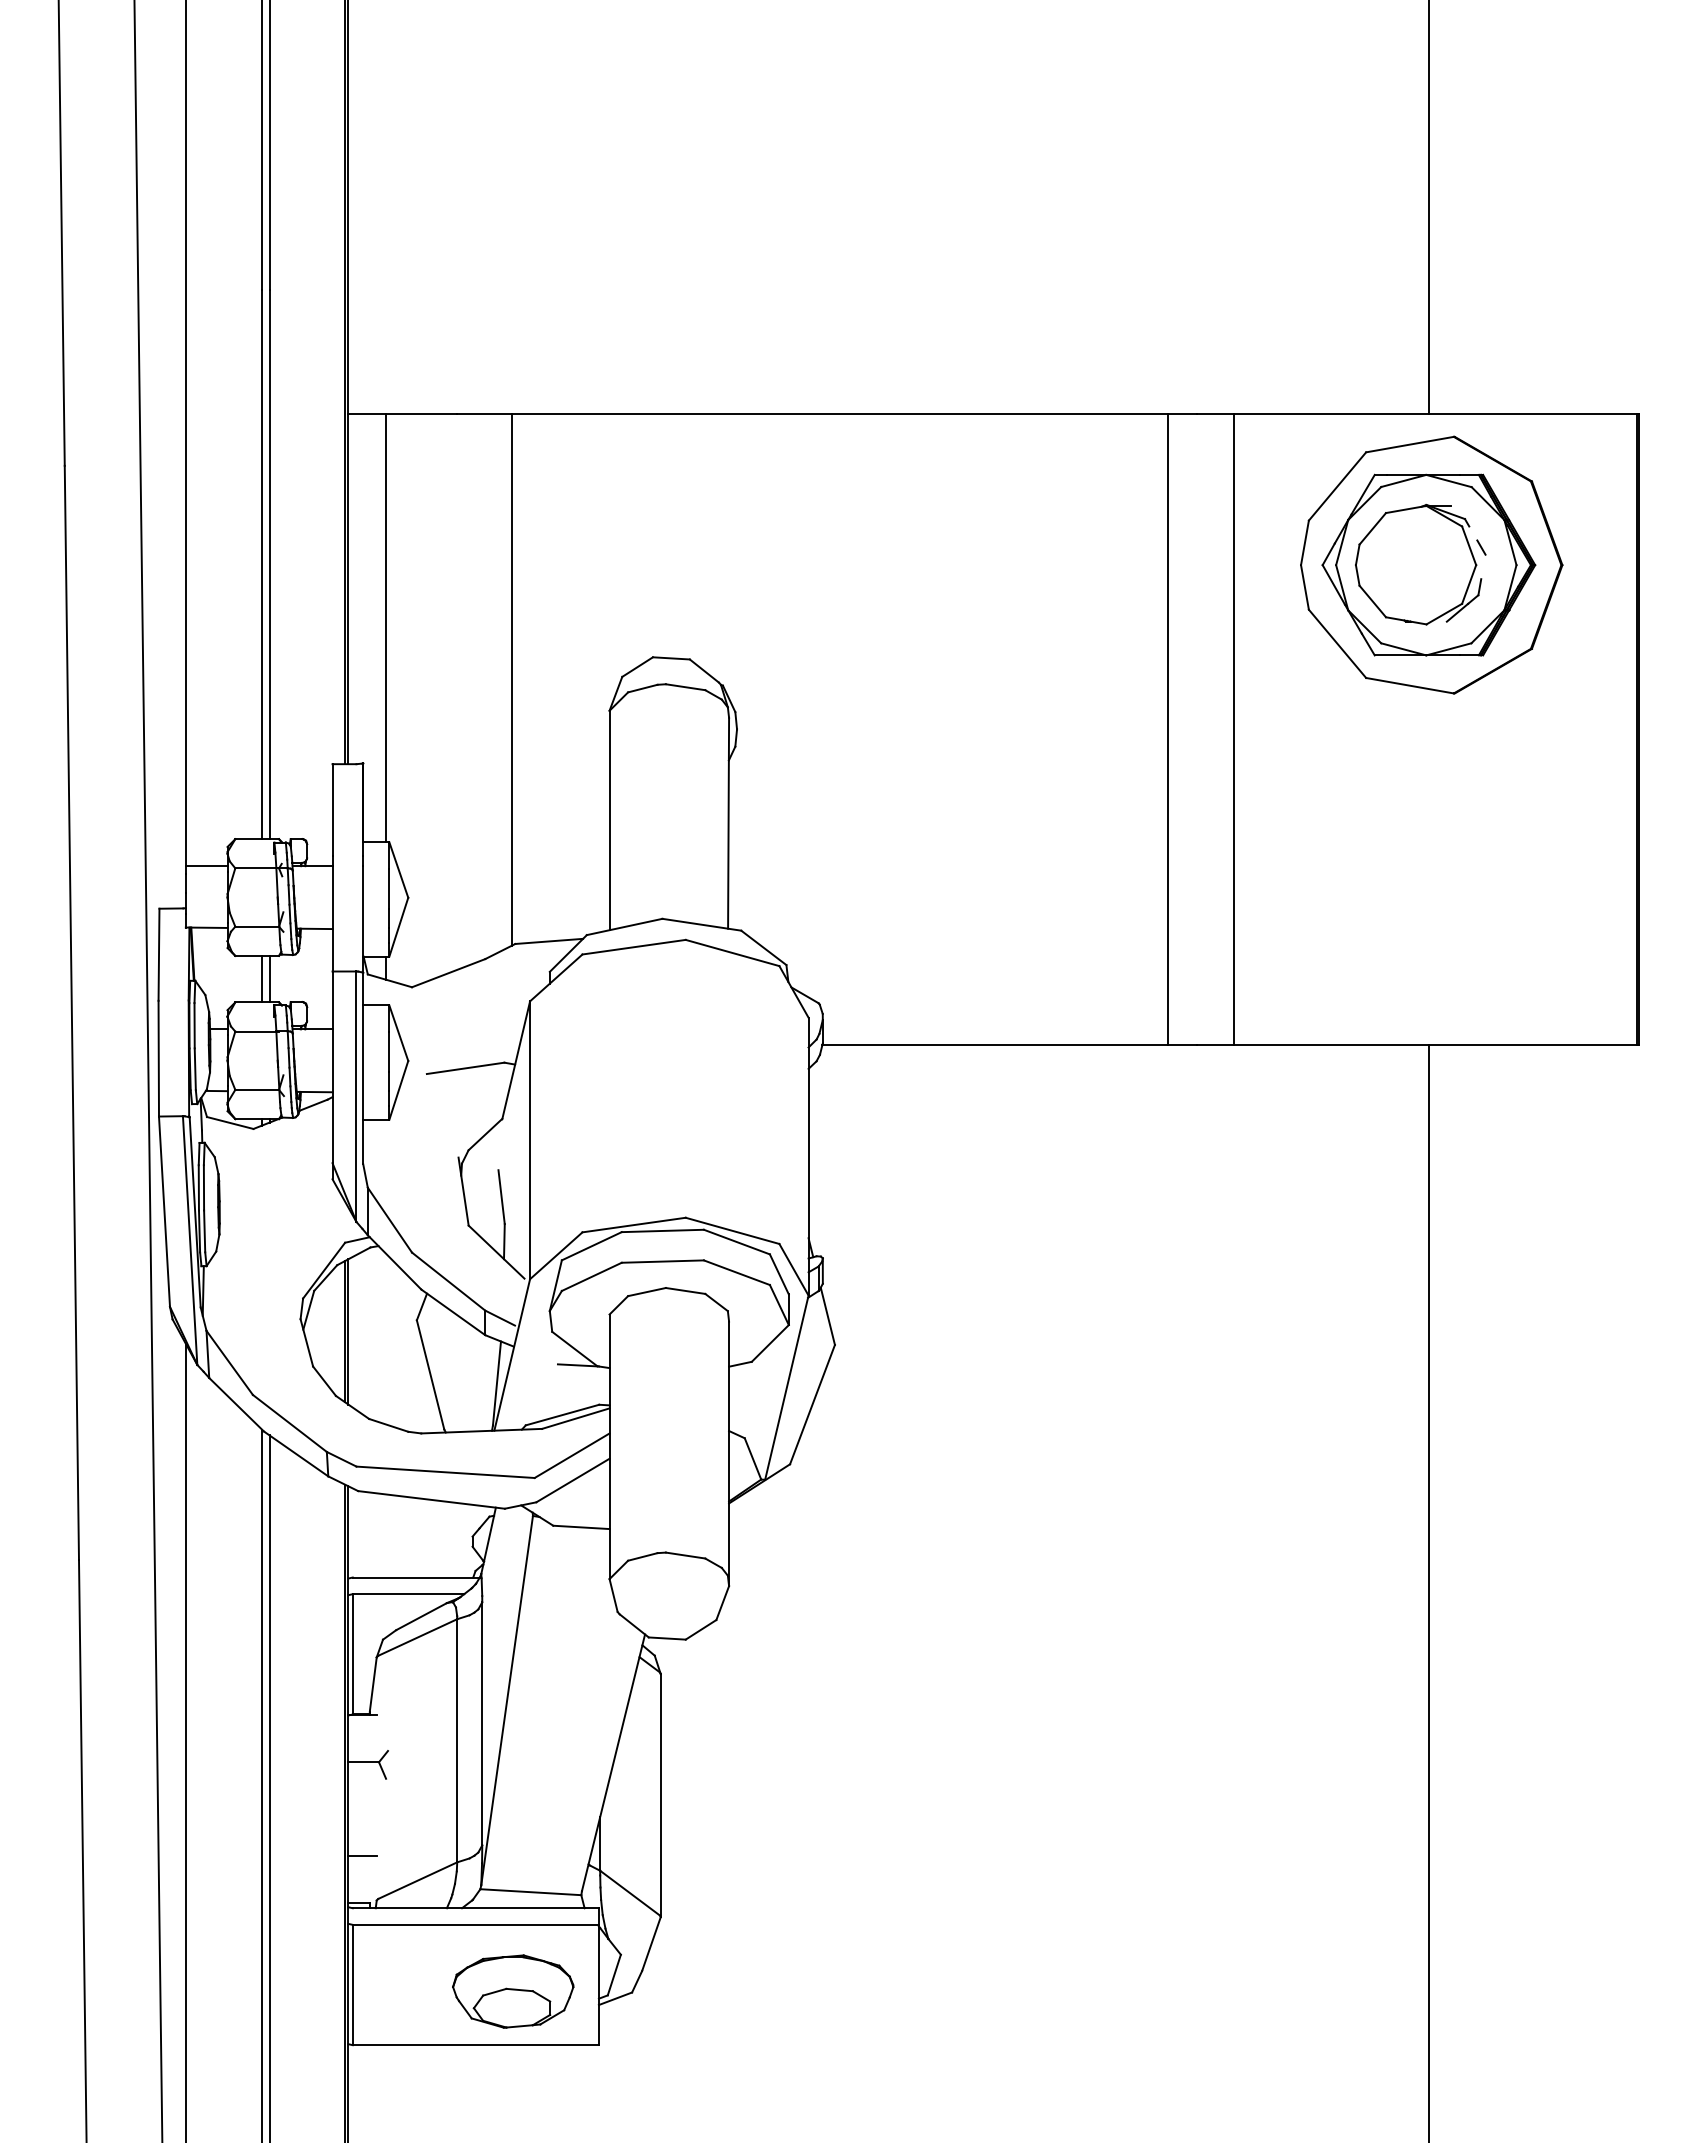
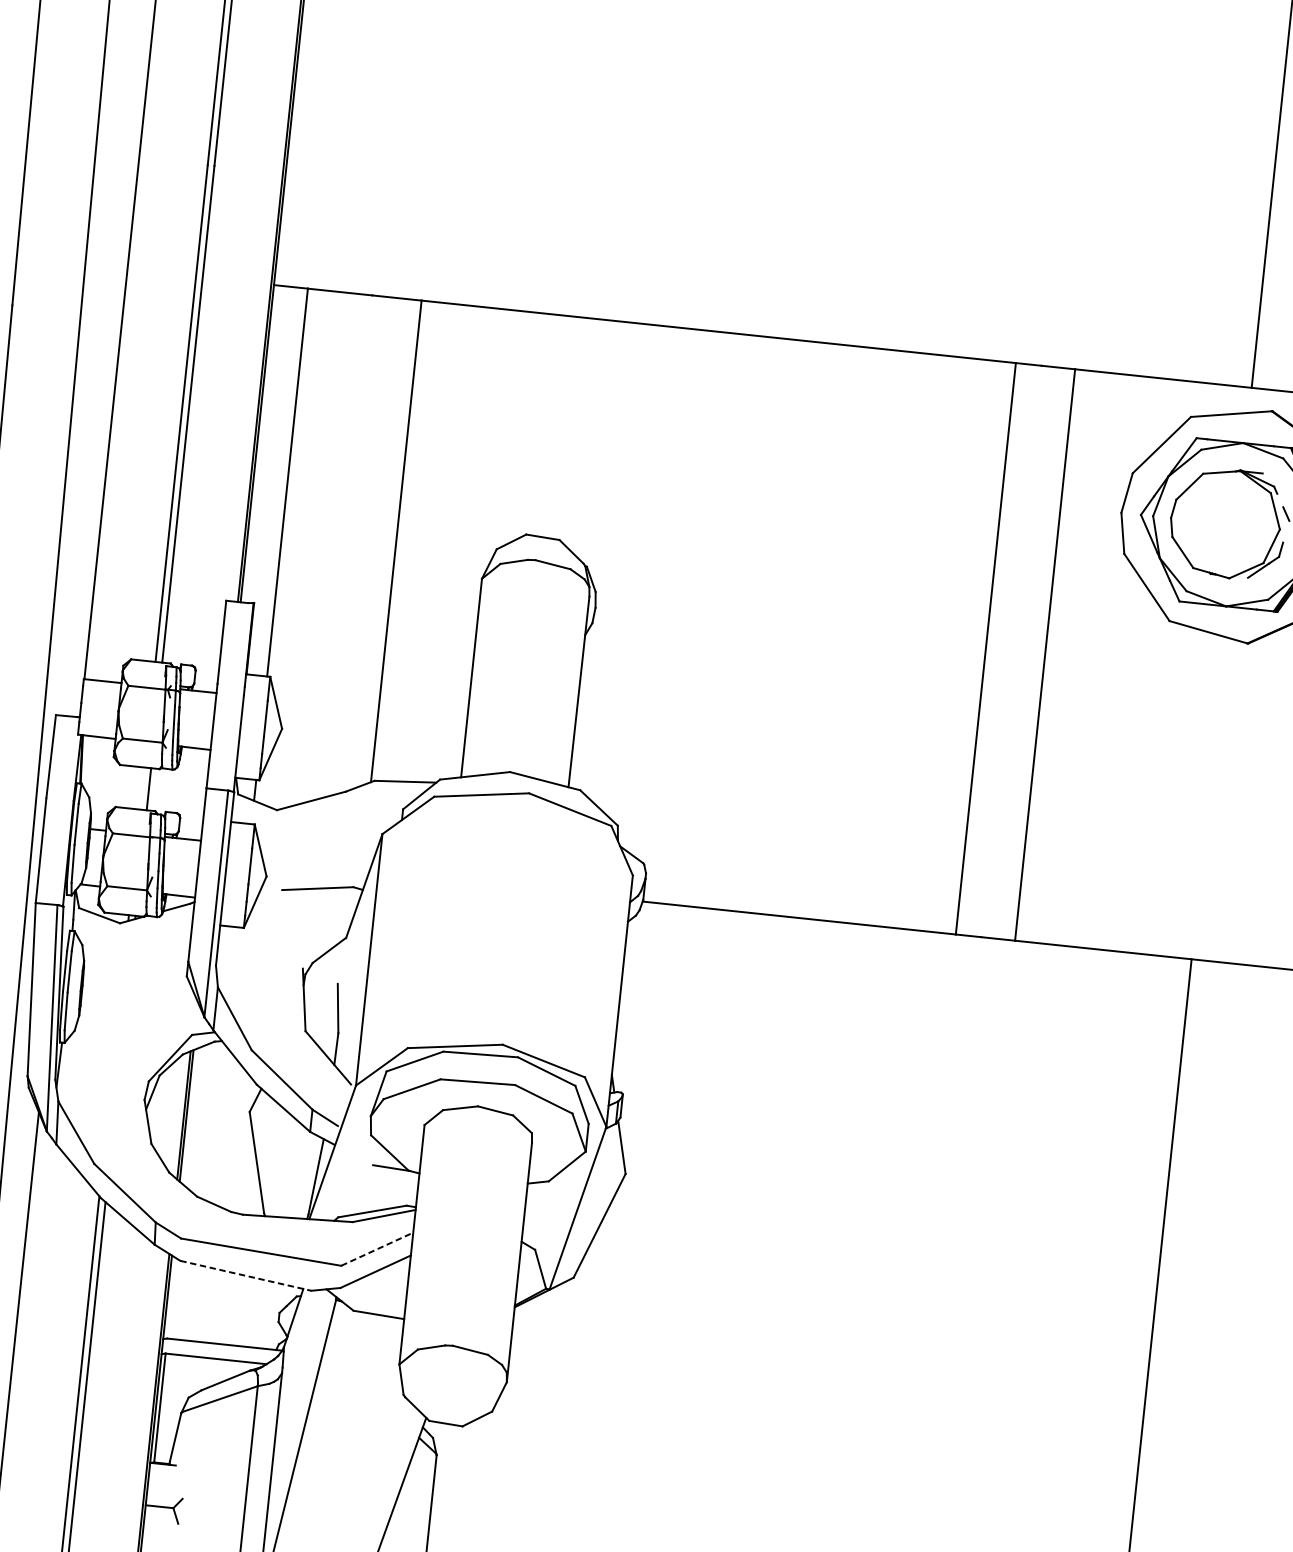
line: (262, 978) -> (142, 788), removed
line: (572, 1455) -> (377, 1249), solid -> dashed
line: (431, 1499) -> (245, 1275), solid -> dashed

